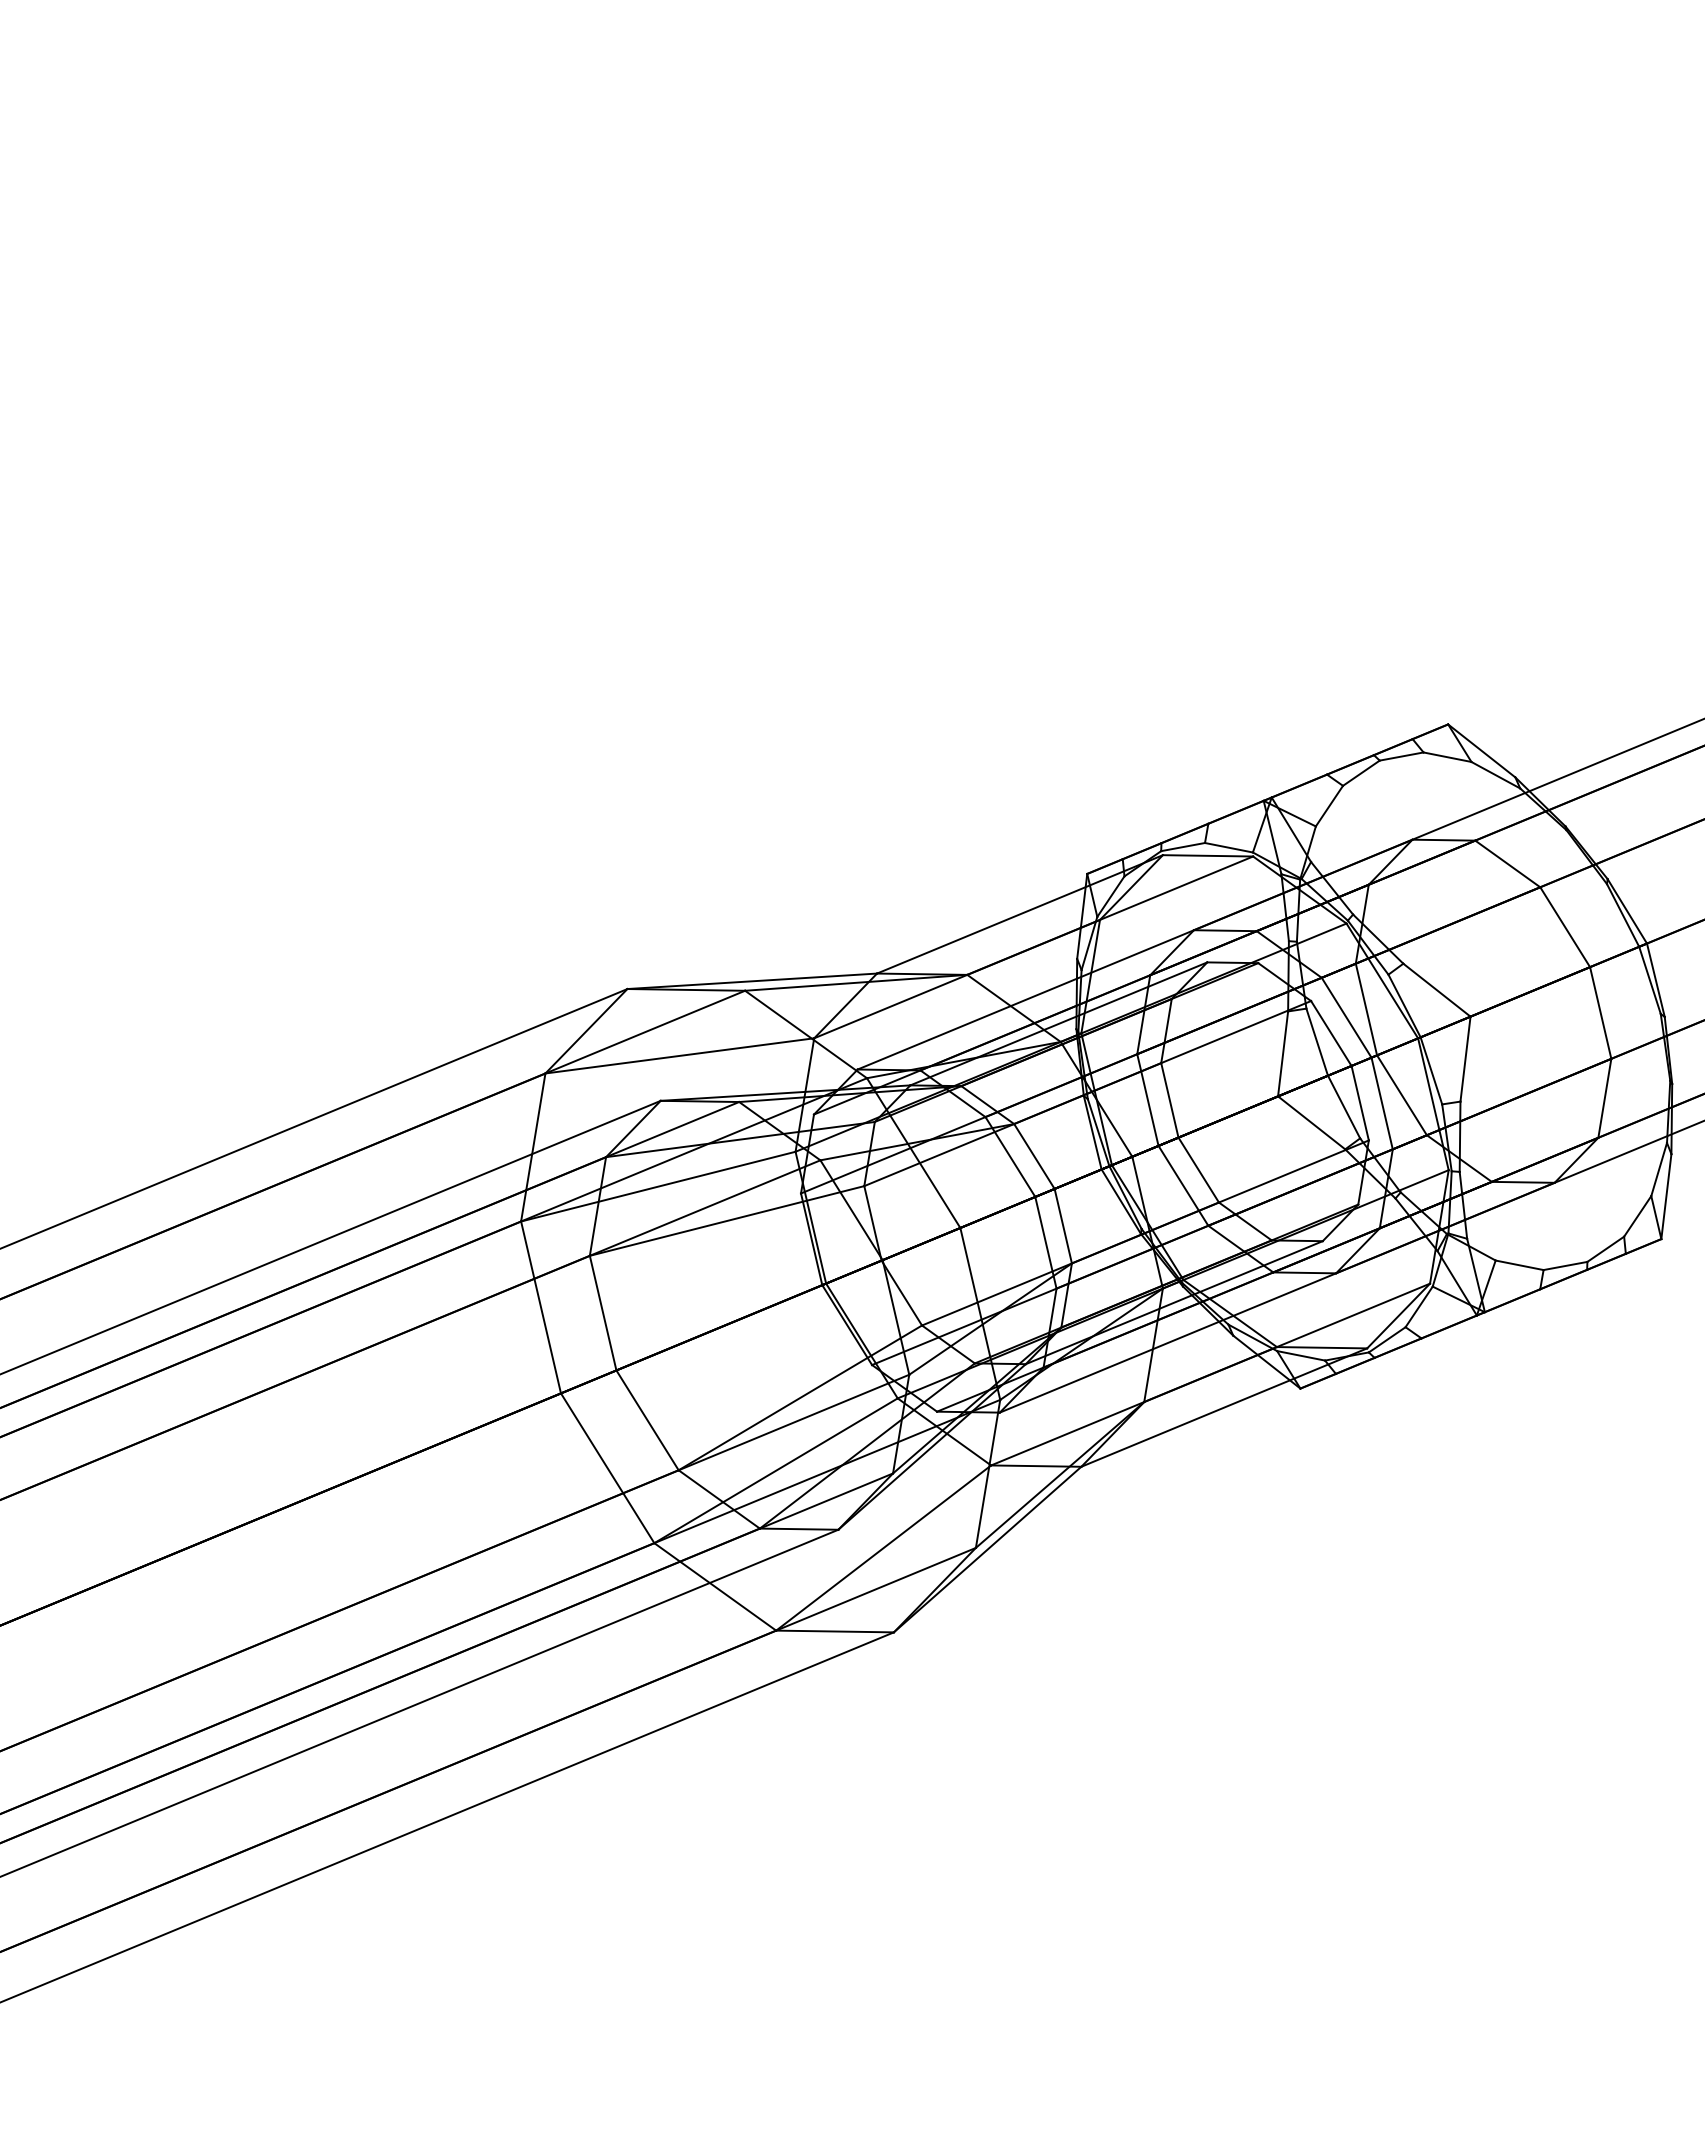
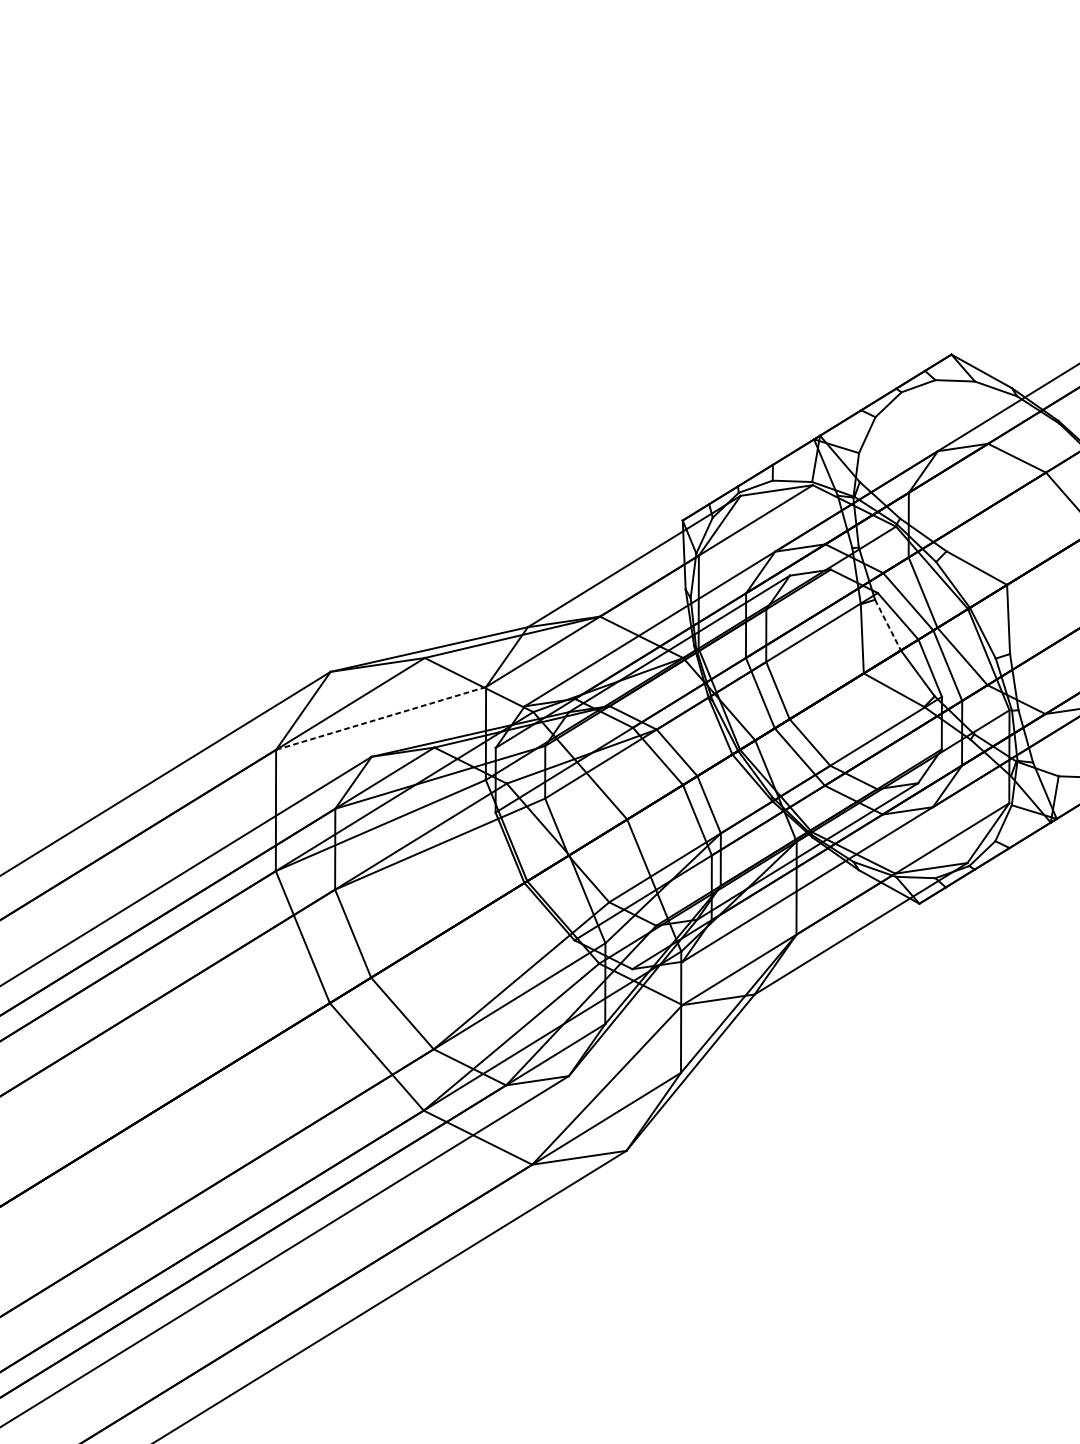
line: (1317, 1042) -> (888, 625), solid -> dashed
line: (679, 1055) -> (380, 718), solid -> dashed

